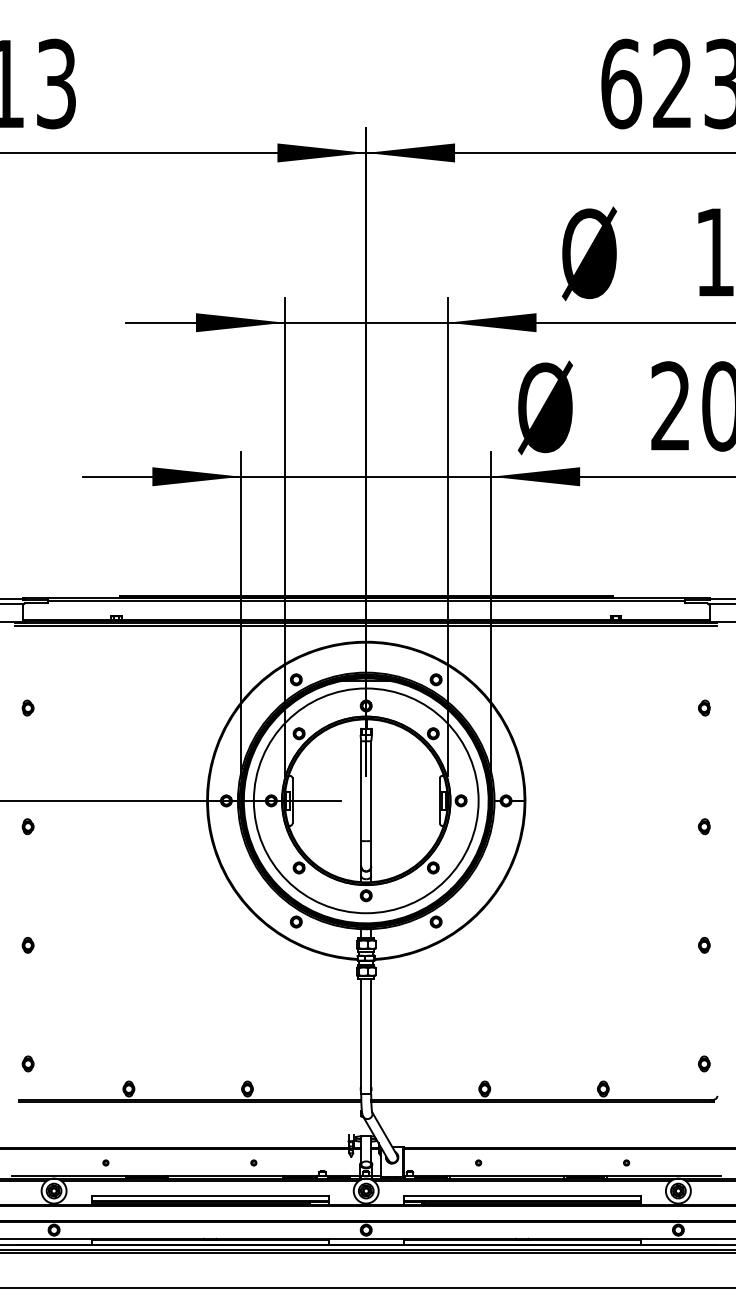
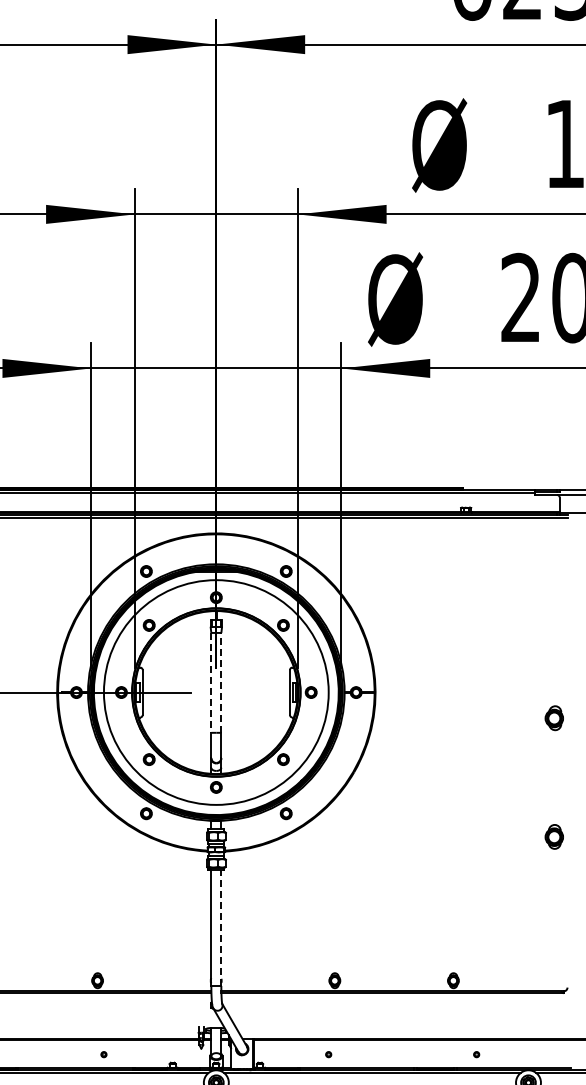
part: (704, 707) -> (554, 599), removed
line: (371, 790) -> (221, 682), solid -> dashed
line: (361, 791) -> (211, 683), solid -> dashed
part: (704, 826) -> (554, 718), size x1.6
part: (704, 945) -> (554, 837), size x1.6
line: (371, 1036) -> (221, 928), solid -> dashed
part: (704, 1063) -> (554, 955), removed

